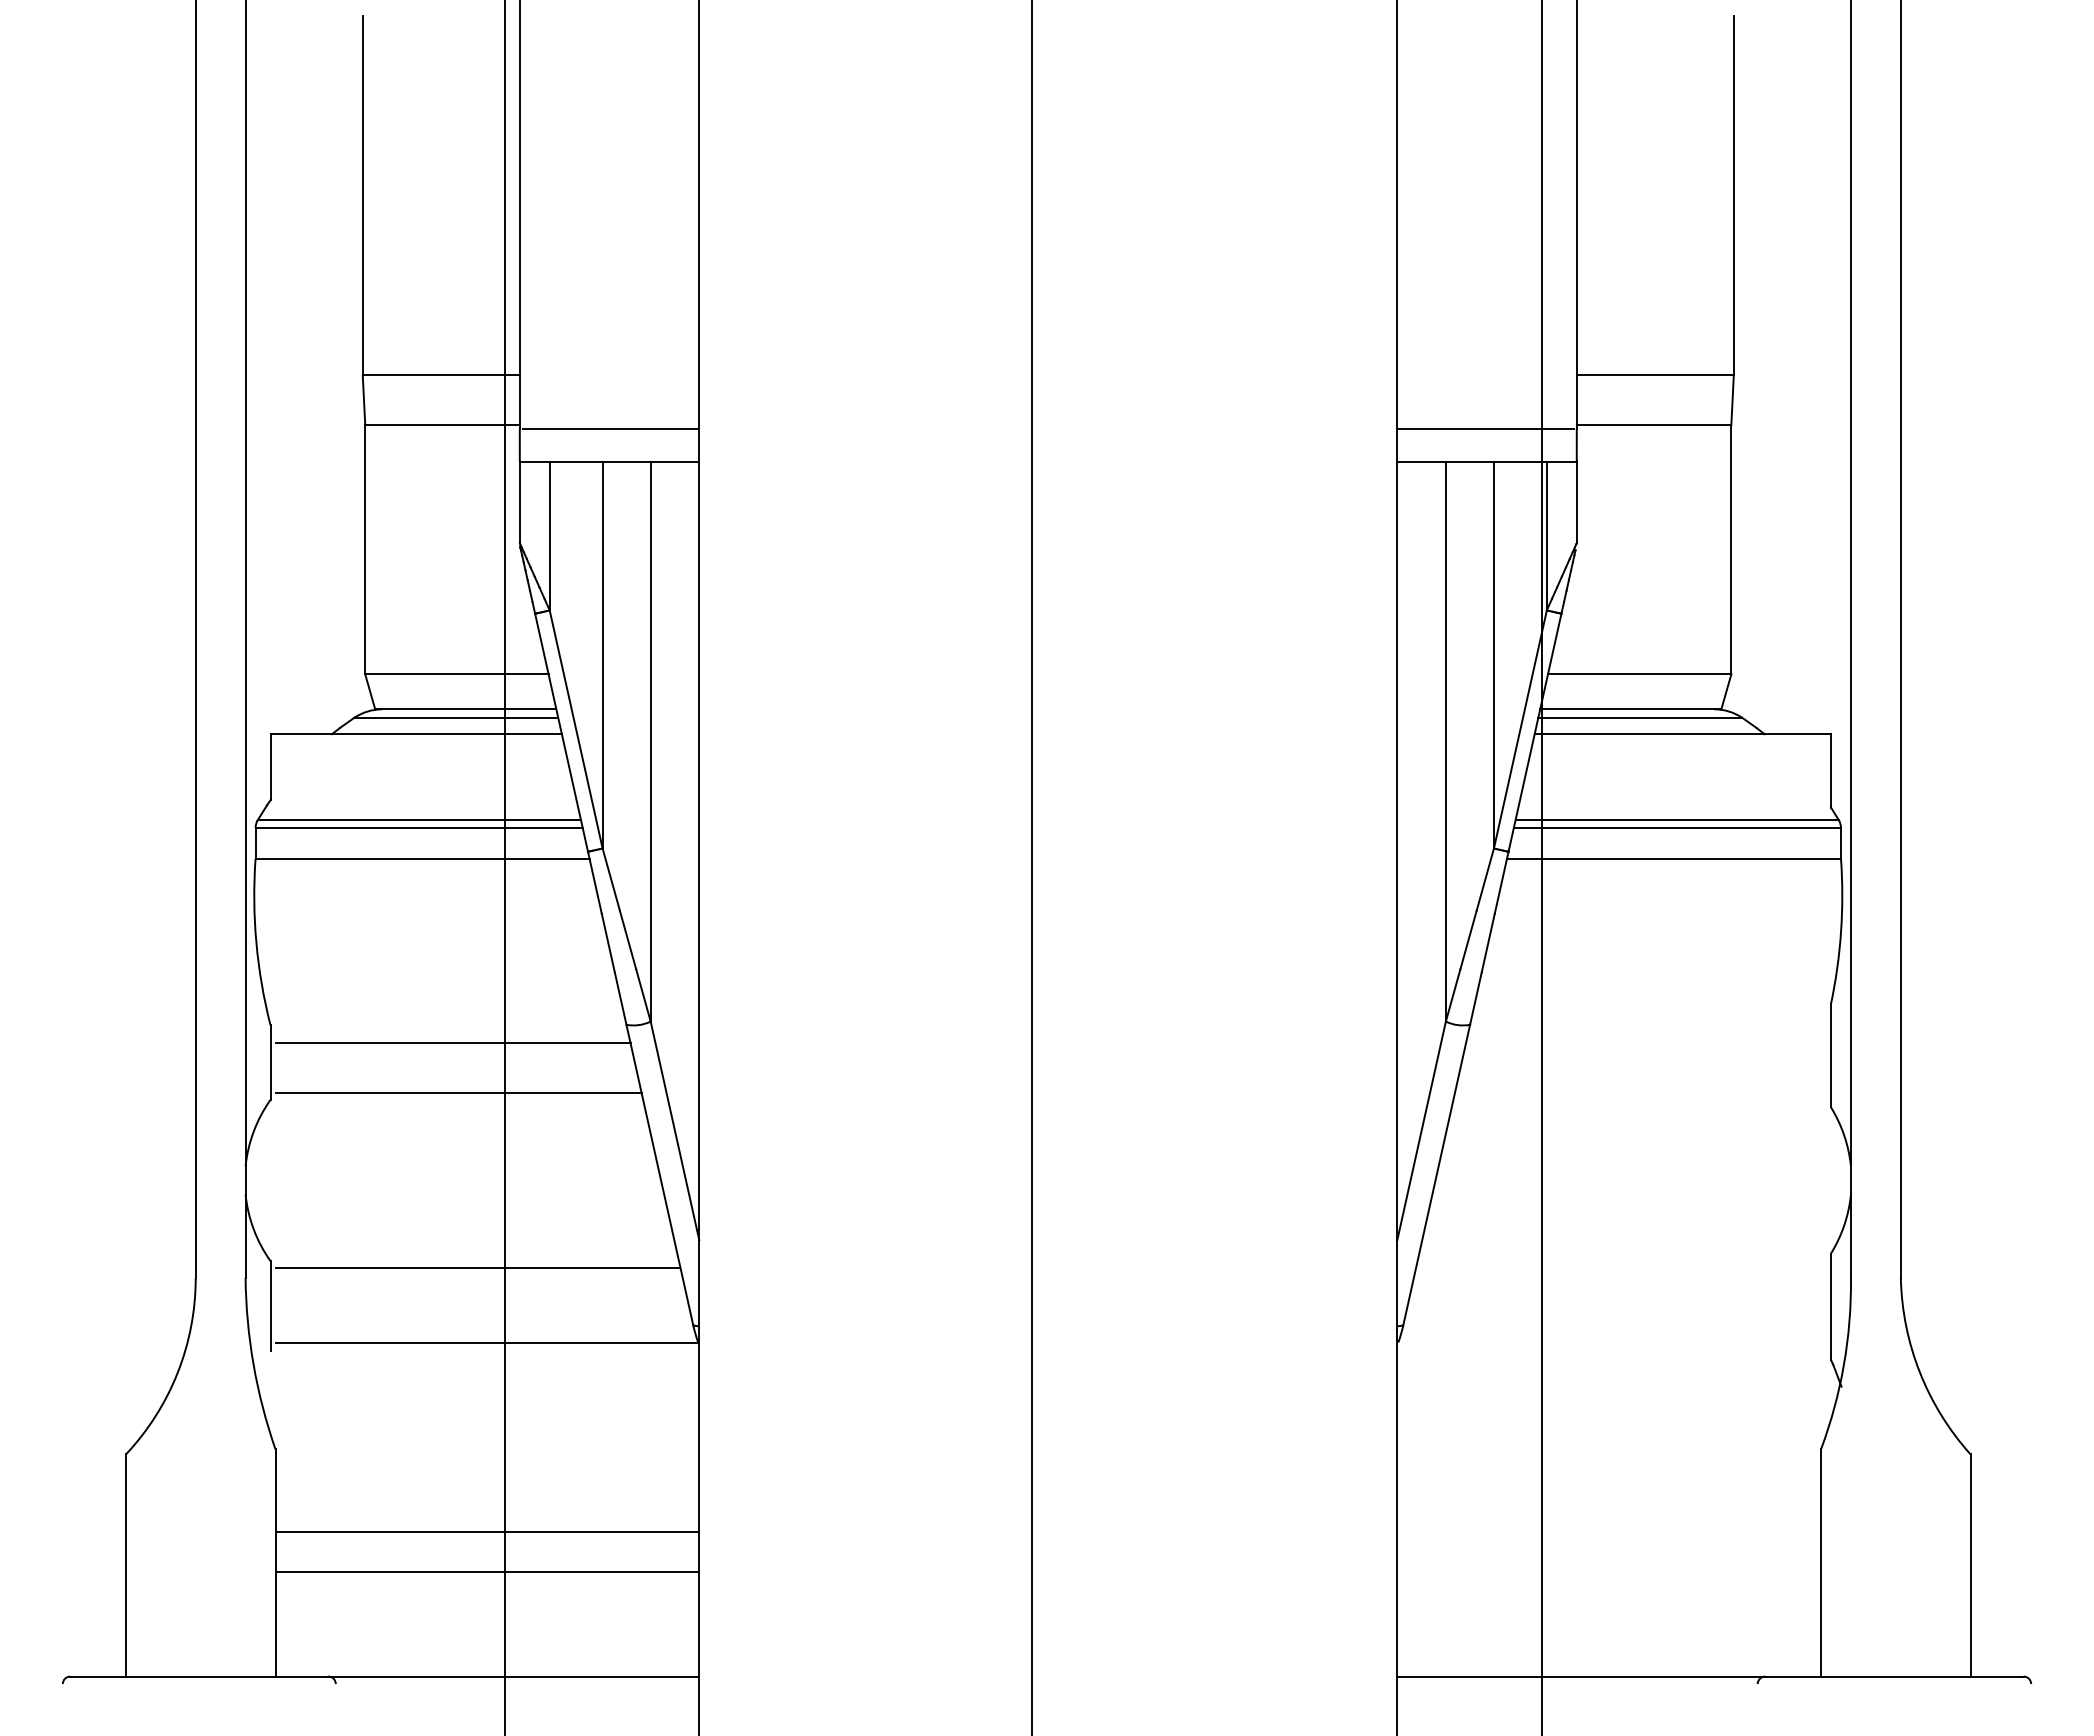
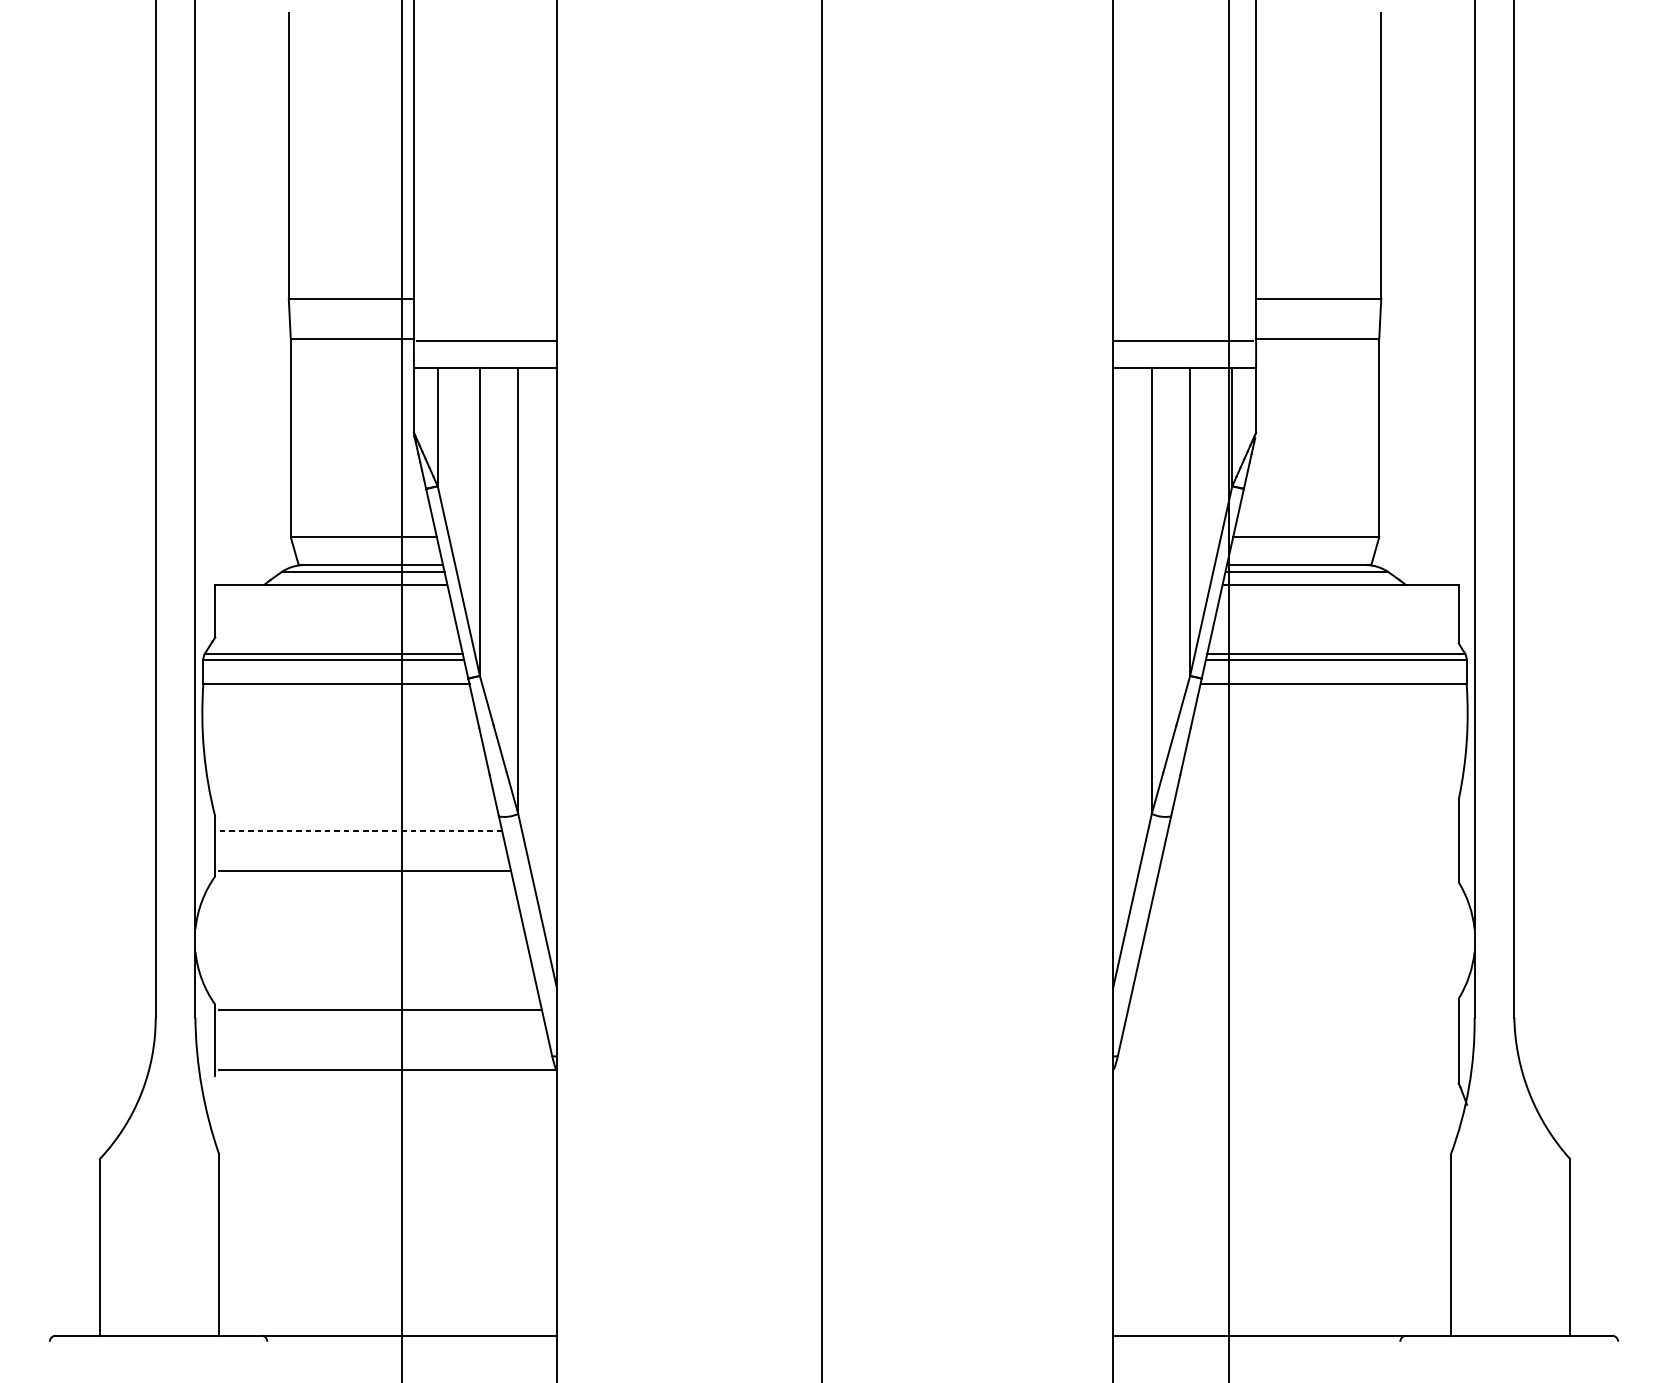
line: (453, 1043) -> (361, 831), solid -> dashed
line: (487, 1531) -> (388, 1220), removed
line: (487, 1571) -> (388, 1252), removed

